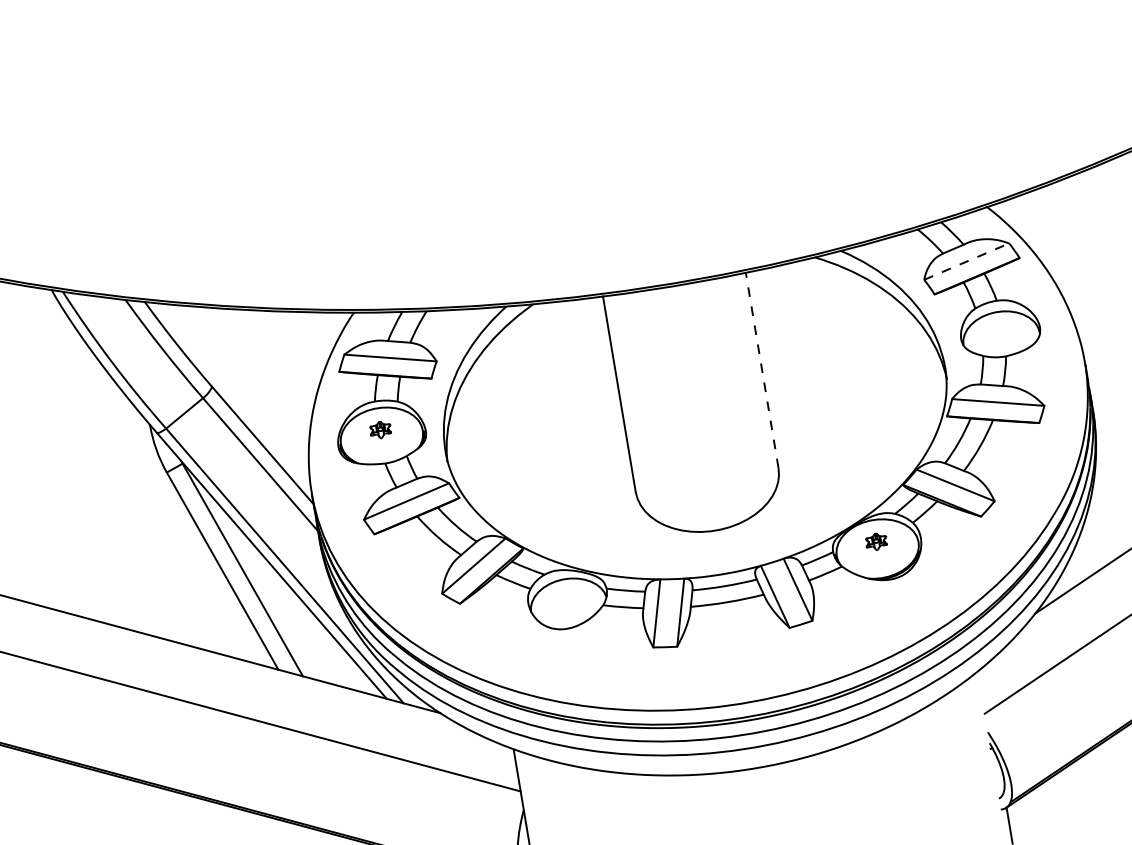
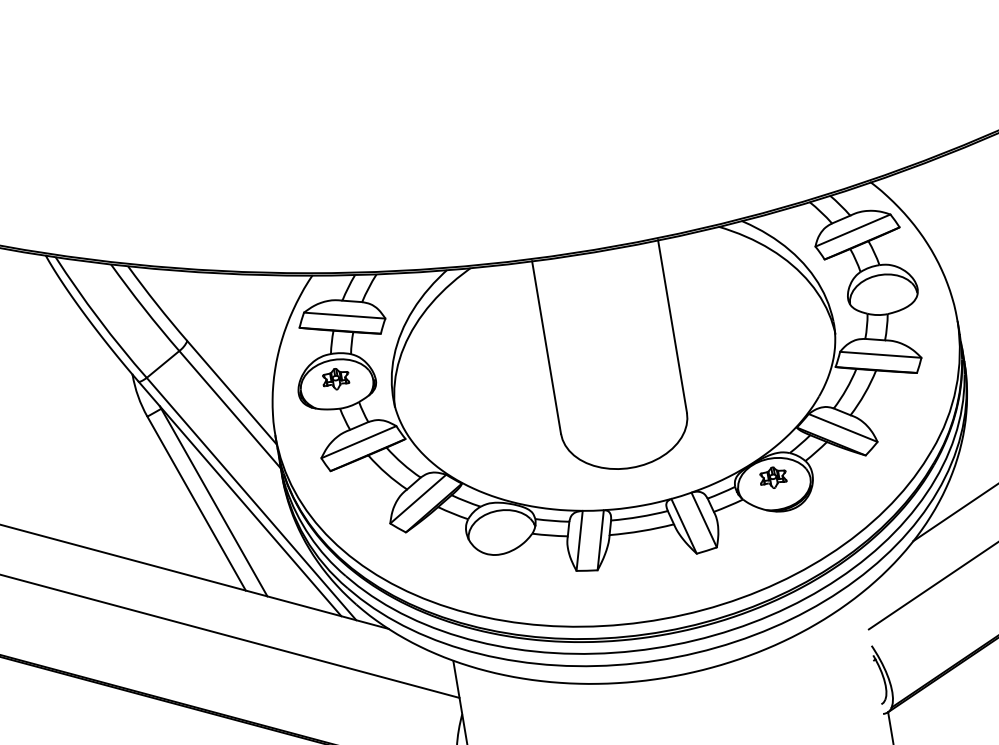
line: (967, 261) -> (853, 230), dashed -> solid
line: (762, 369) -> (672, 325), dashed -> solid
part: (380, 429) -> (335, 378), size x1.43
part: (876, 541) -> (773, 477), size x1.43

